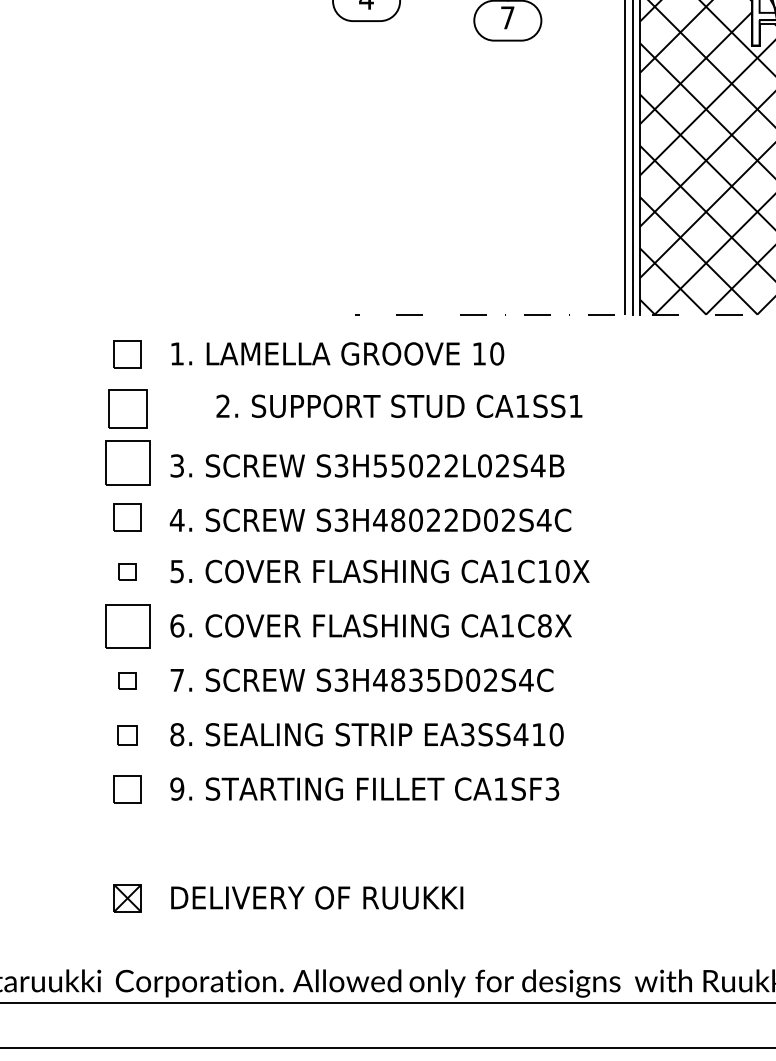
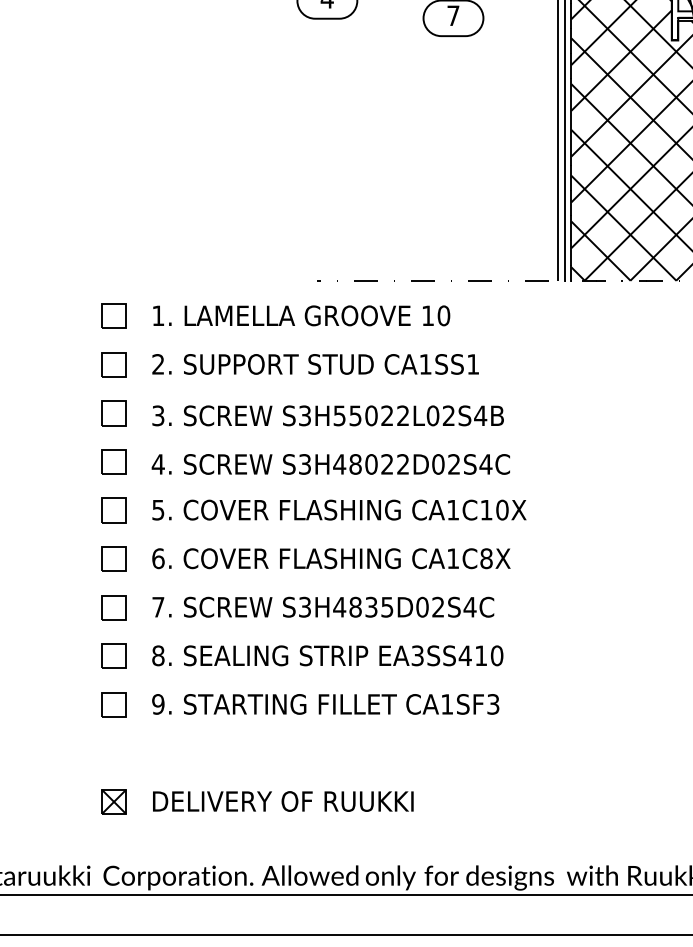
text: (399, 405) -> (315, 363), moved
part: (127, 408) -> (113, 364), size x0.71
part: (127, 463) -> (113, 413), size x0.62
part: (127, 571) -> (113, 510), size x1.67
part: (127, 626) -> (113, 559), size x0.62
part: (127, 680) -> (113, 607), size x1.67
part: (127, 735) -> (113, 656), size x1.43

